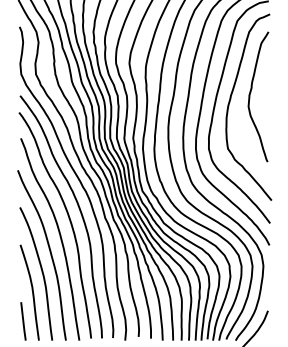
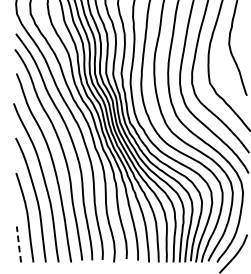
line: (23, 321) -> (19, 244), solid -> dashed

